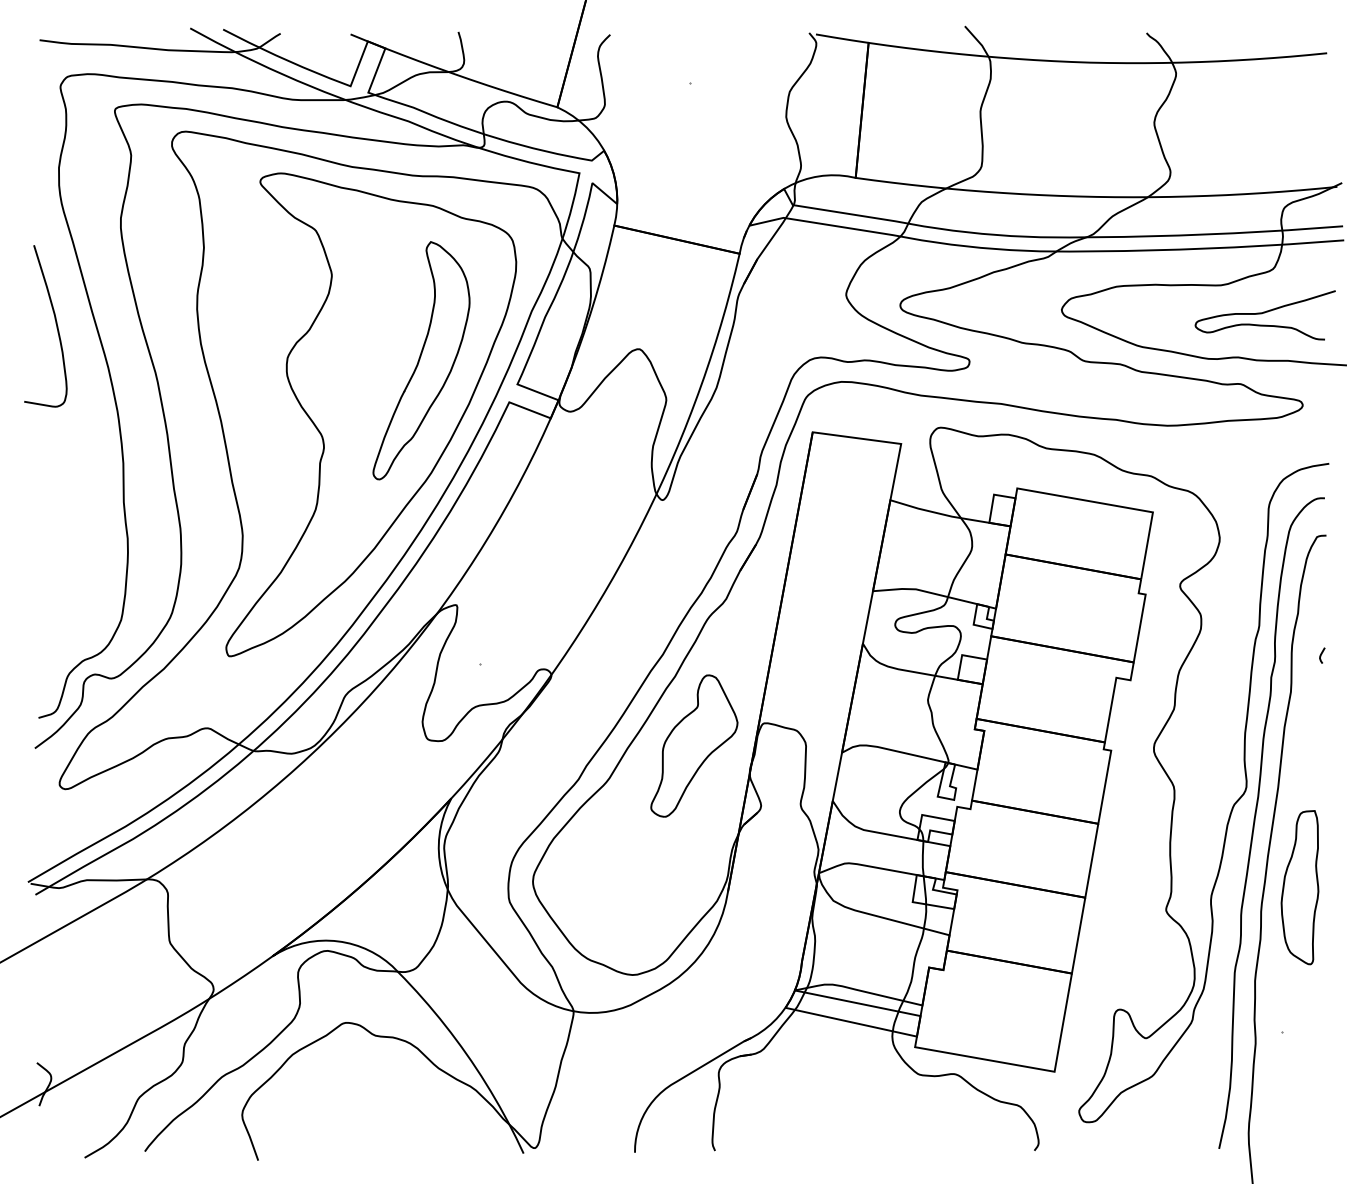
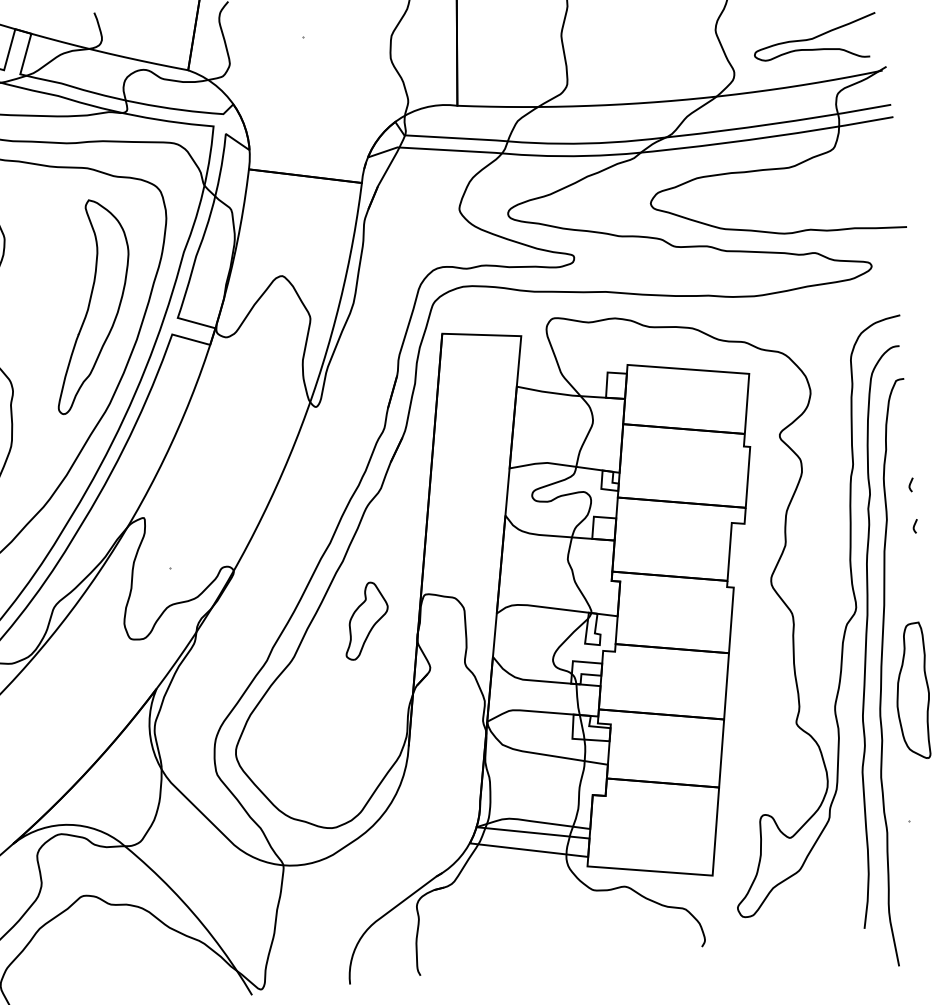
curve: (1264, 313) -> (814, 38), moved
curve: (1322, 701) -> (915, 525), added
part: (694, 745) -> (366, 620), size x0.6

